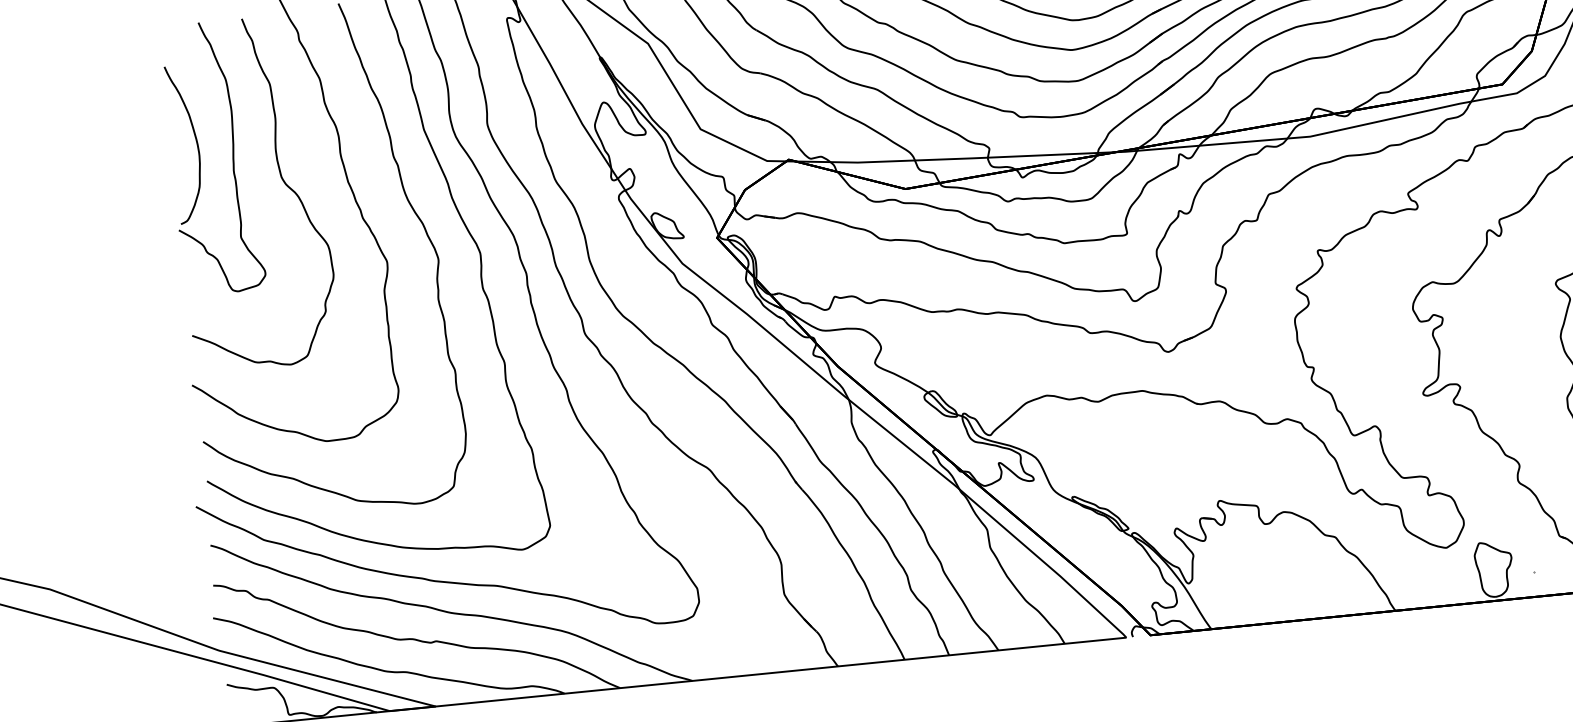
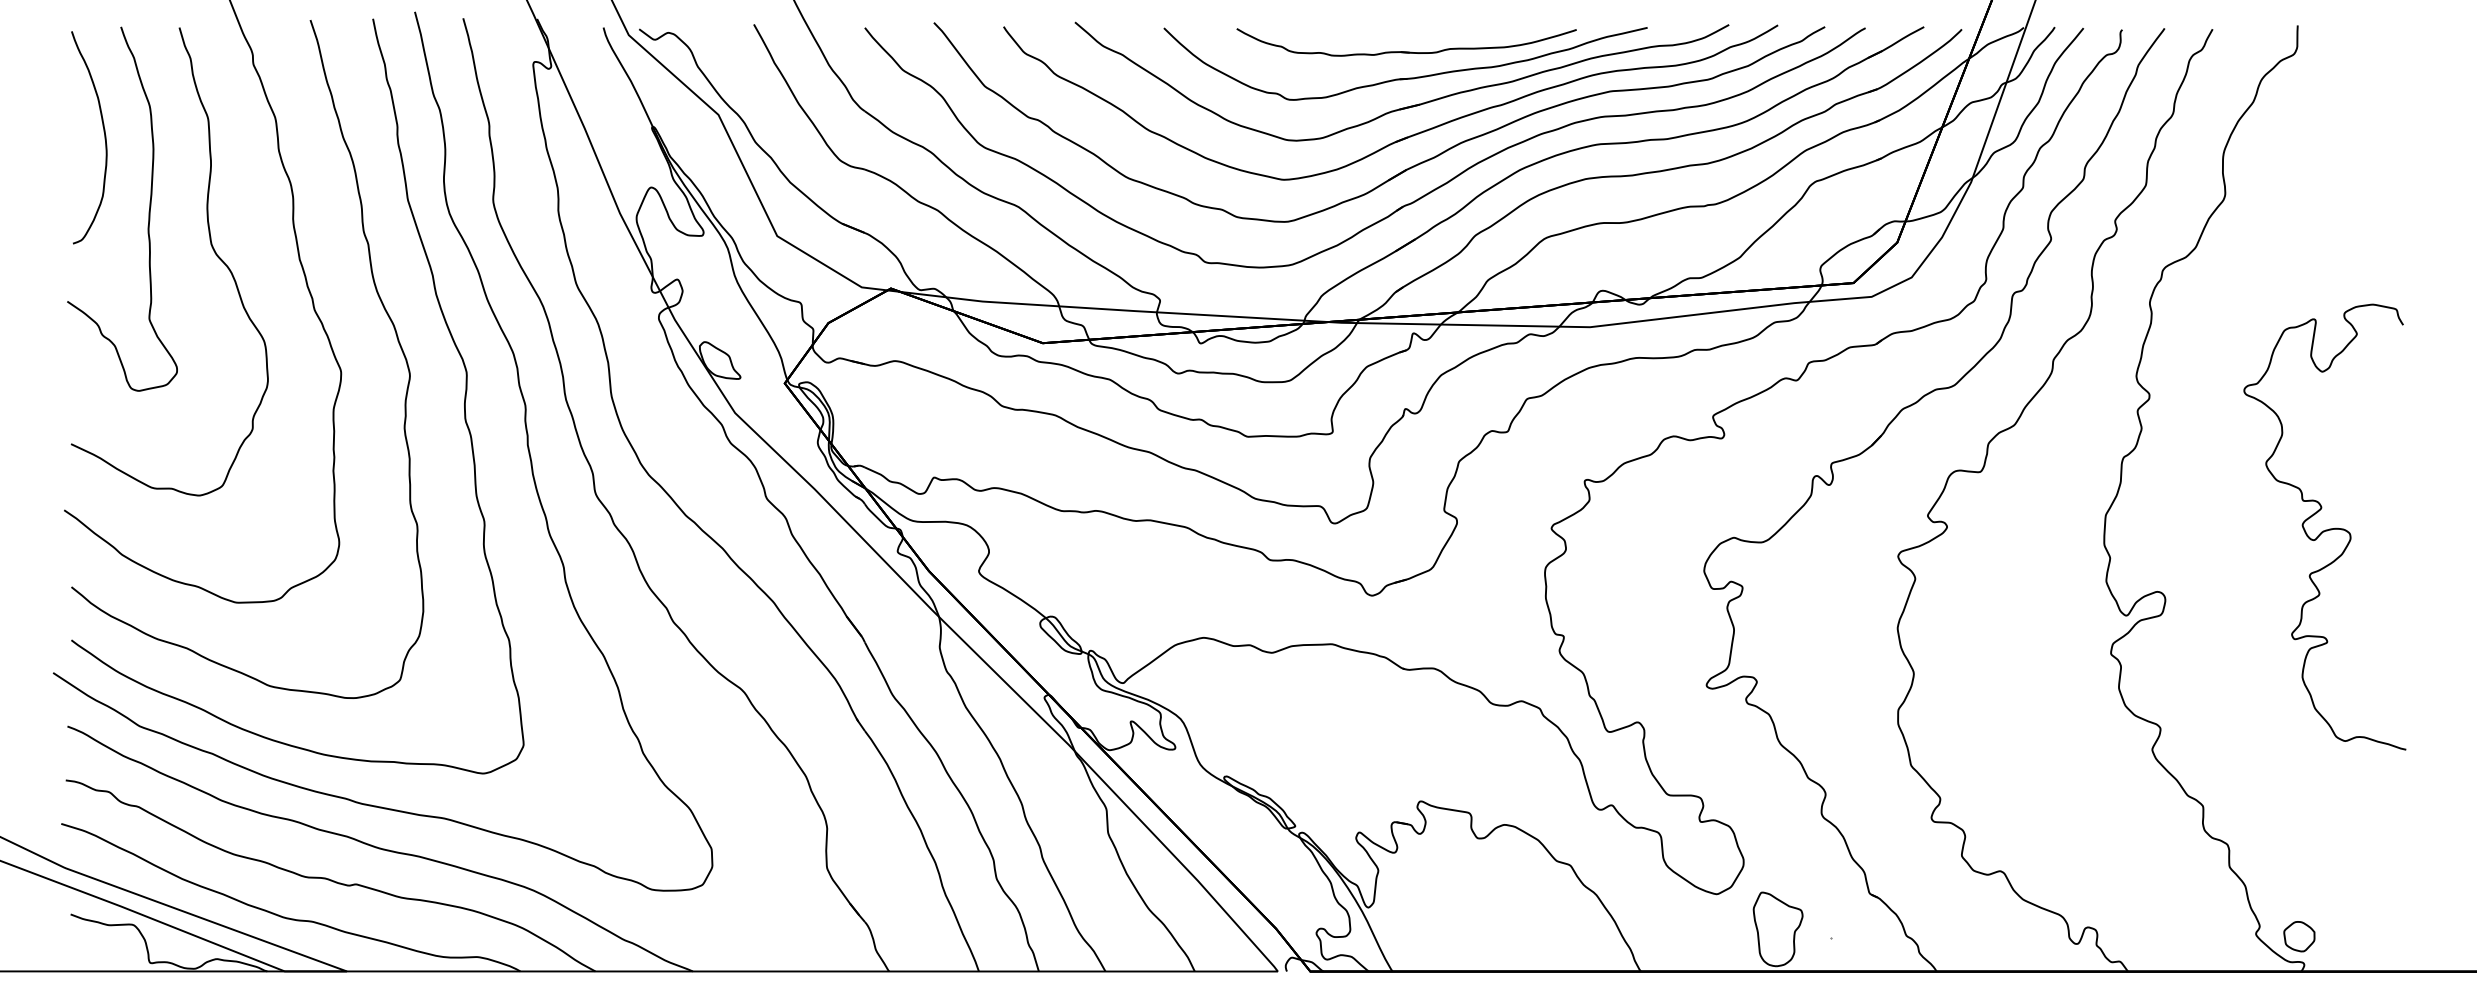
curve: (195, 139) -> (103, 132), moved

